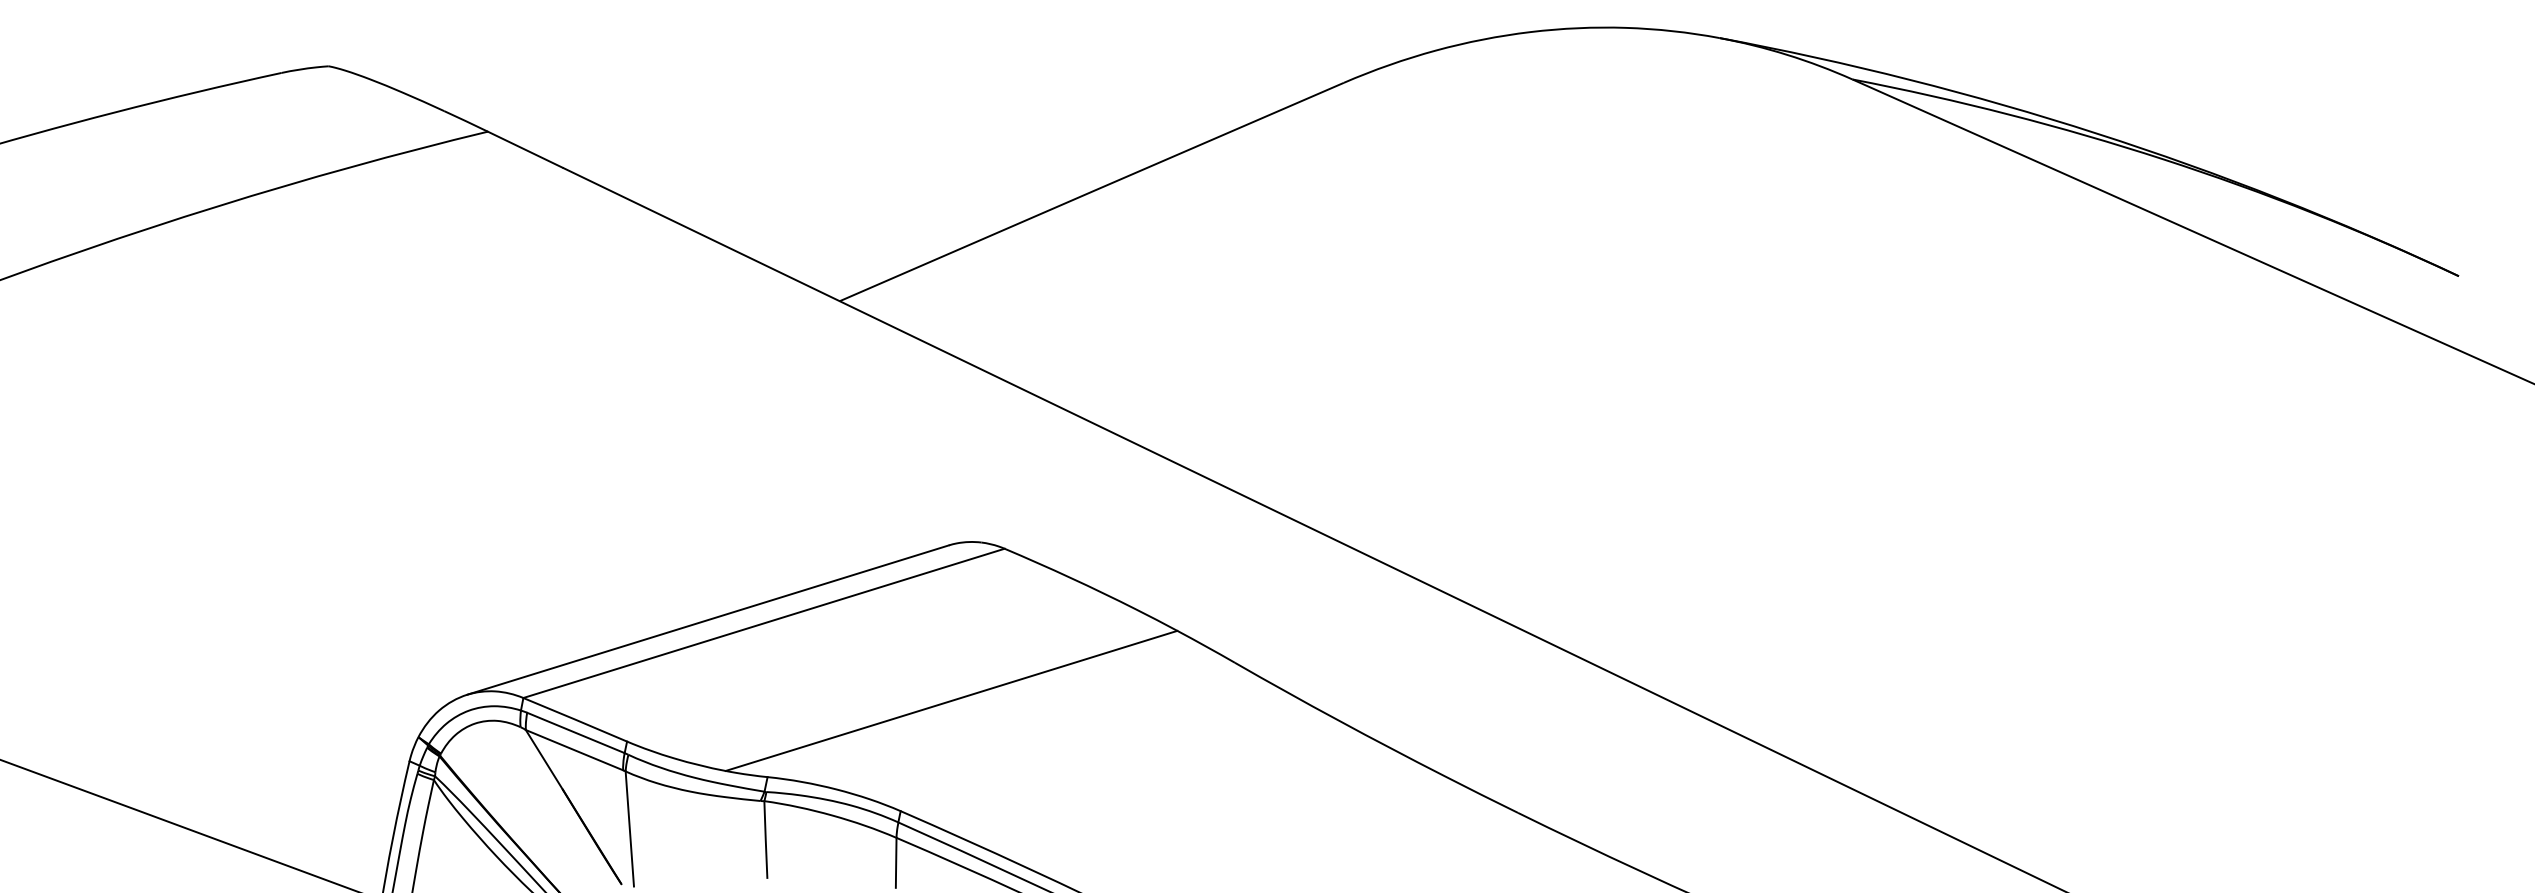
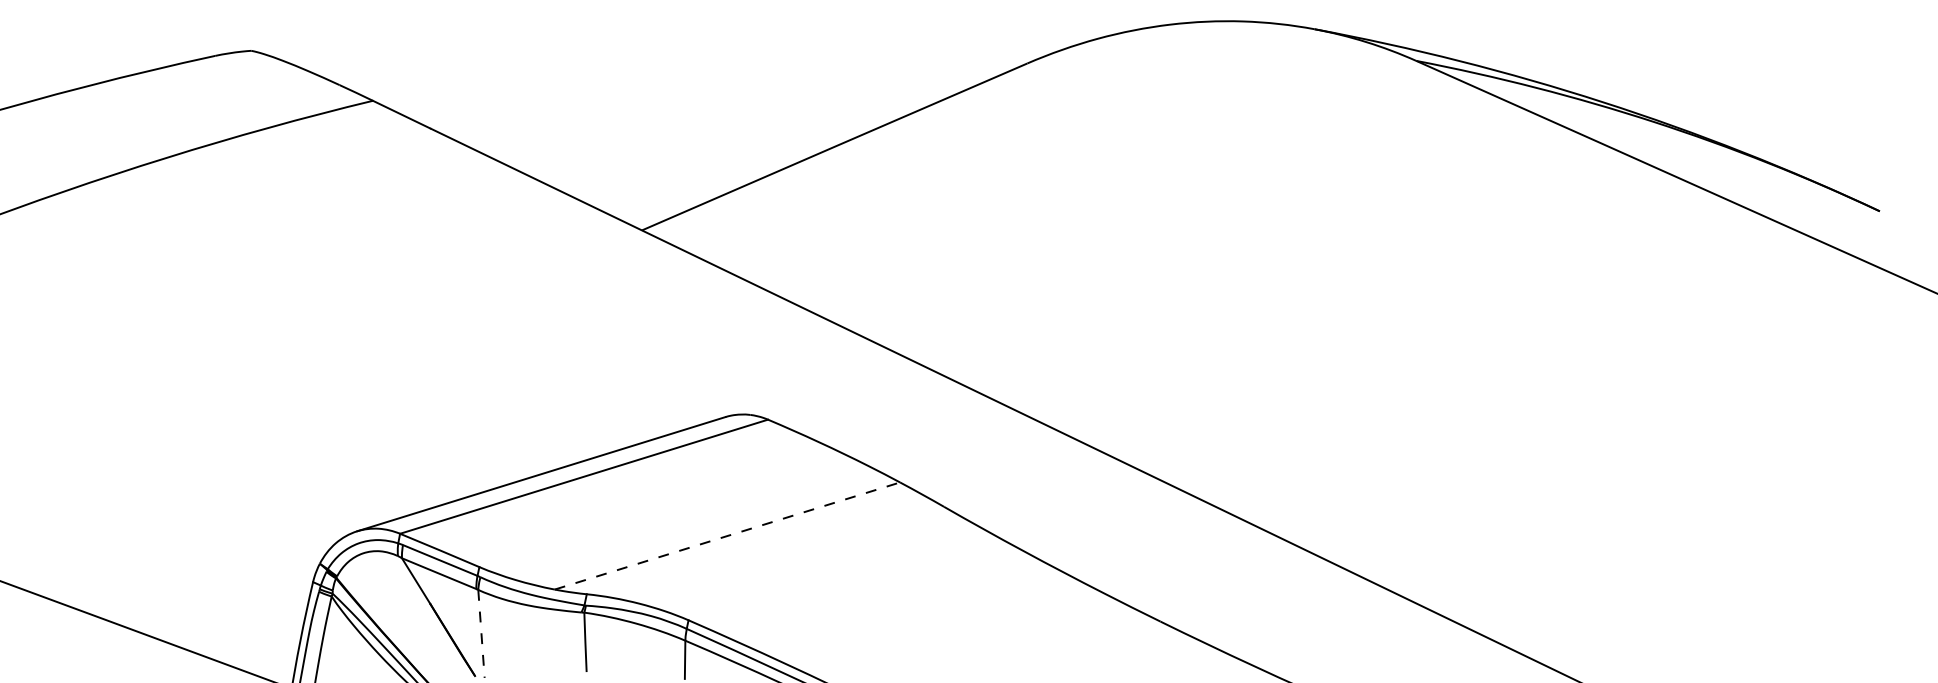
line: (951, 701) -> (727, 536), solid -> dashed
line: (629, 829) -> (481, 634), solid -> dashed

